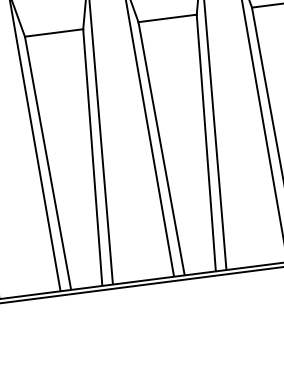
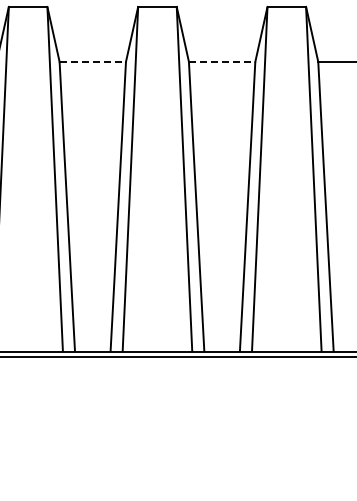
line: (167, 18) -> (222, 61), solid -> dashed
line: (54, 32) -> (93, 61), solid -> dashed

